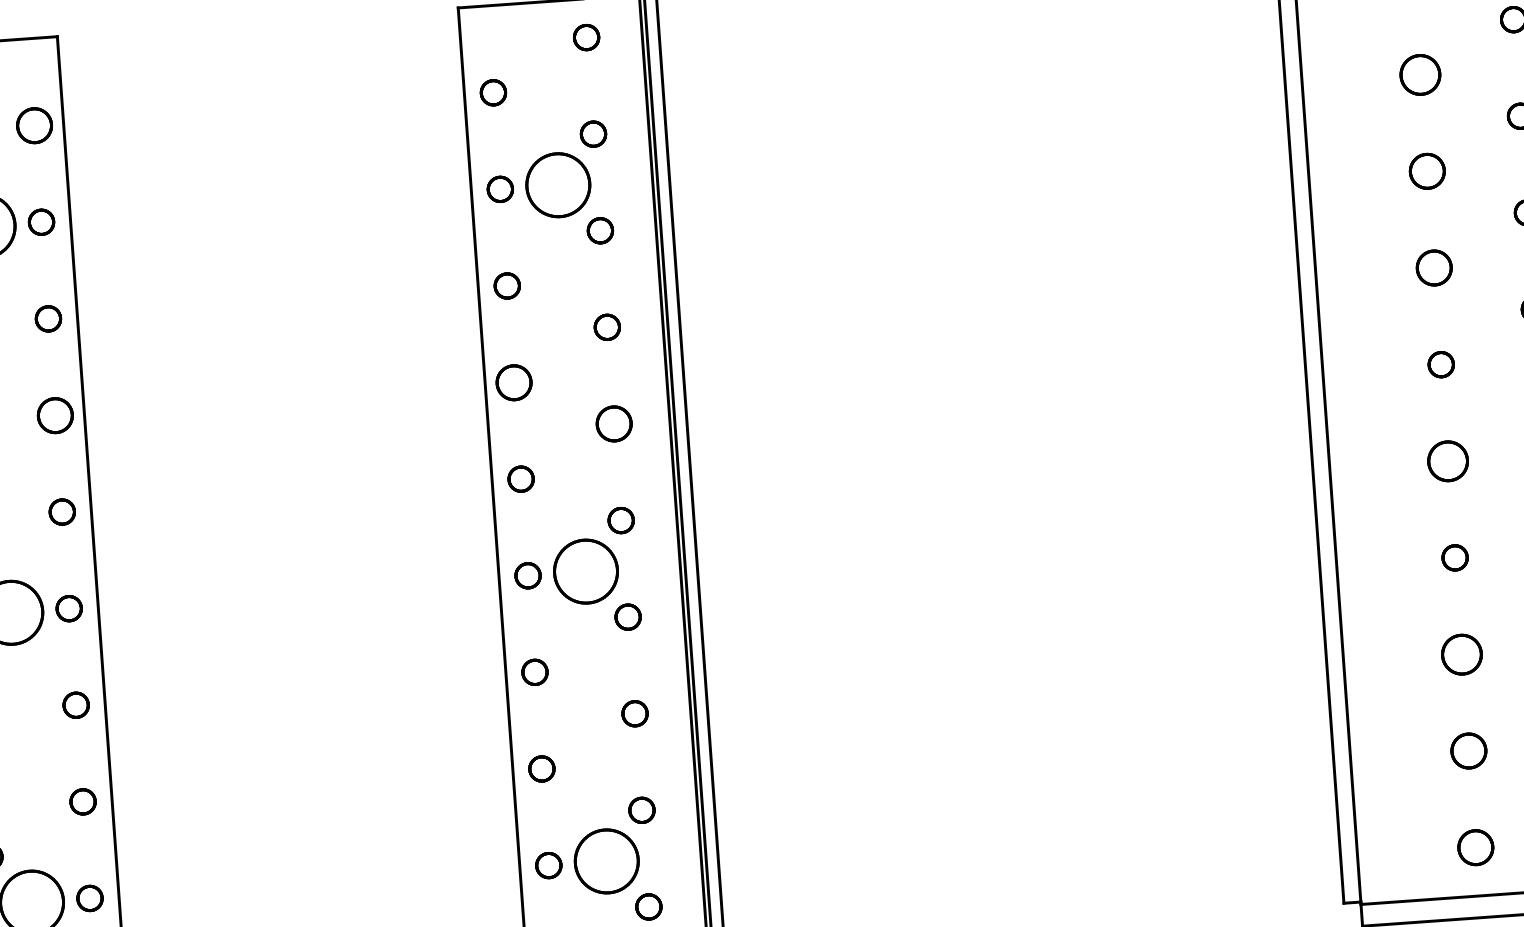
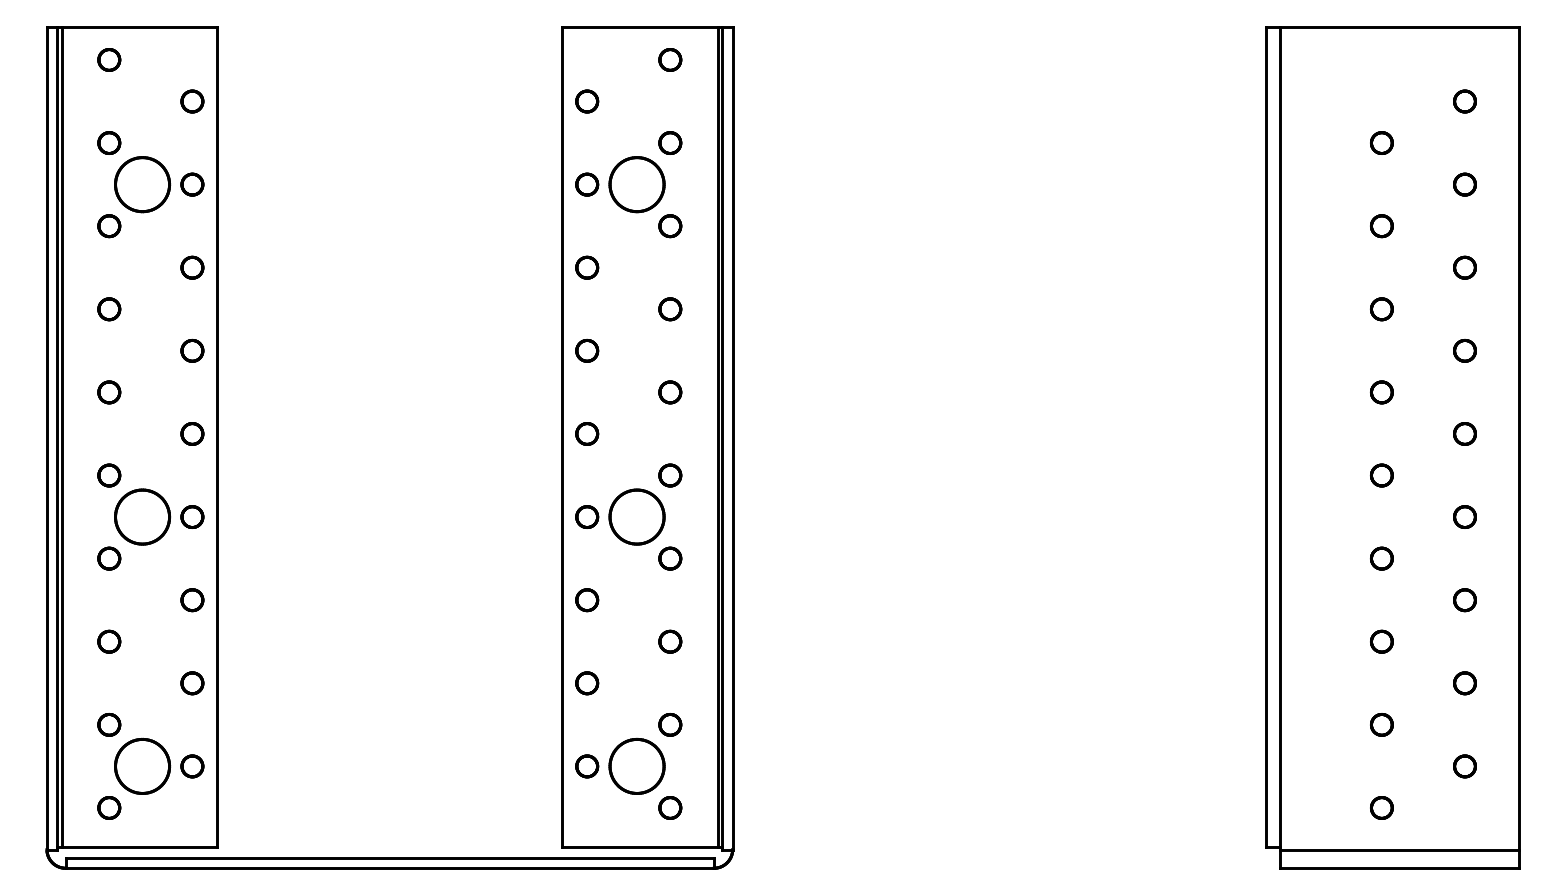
part: (1420, 74) -> (1381, 142), size x0.62
part: (34, 125) -> (192, 101), size x0.71
part: (1426, 171) -> (1381, 226), size x0.71
part: (1433, 268) -> (1381, 309), size x0.71
part: (514, 382) -> (587, 350), size x0.71
part: (55, 415) -> (192, 350), size x0.71
part: (614, 424) -> (670, 392), size x0.71
part: (1447, 461) -> (1381, 475), size x0.62
part: (1461, 654) -> (1381, 641), size x0.62
part: (1468, 750) -> (1381, 724), size x0.71
part: (1475, 847) -> (1381, 807), size x0.71

